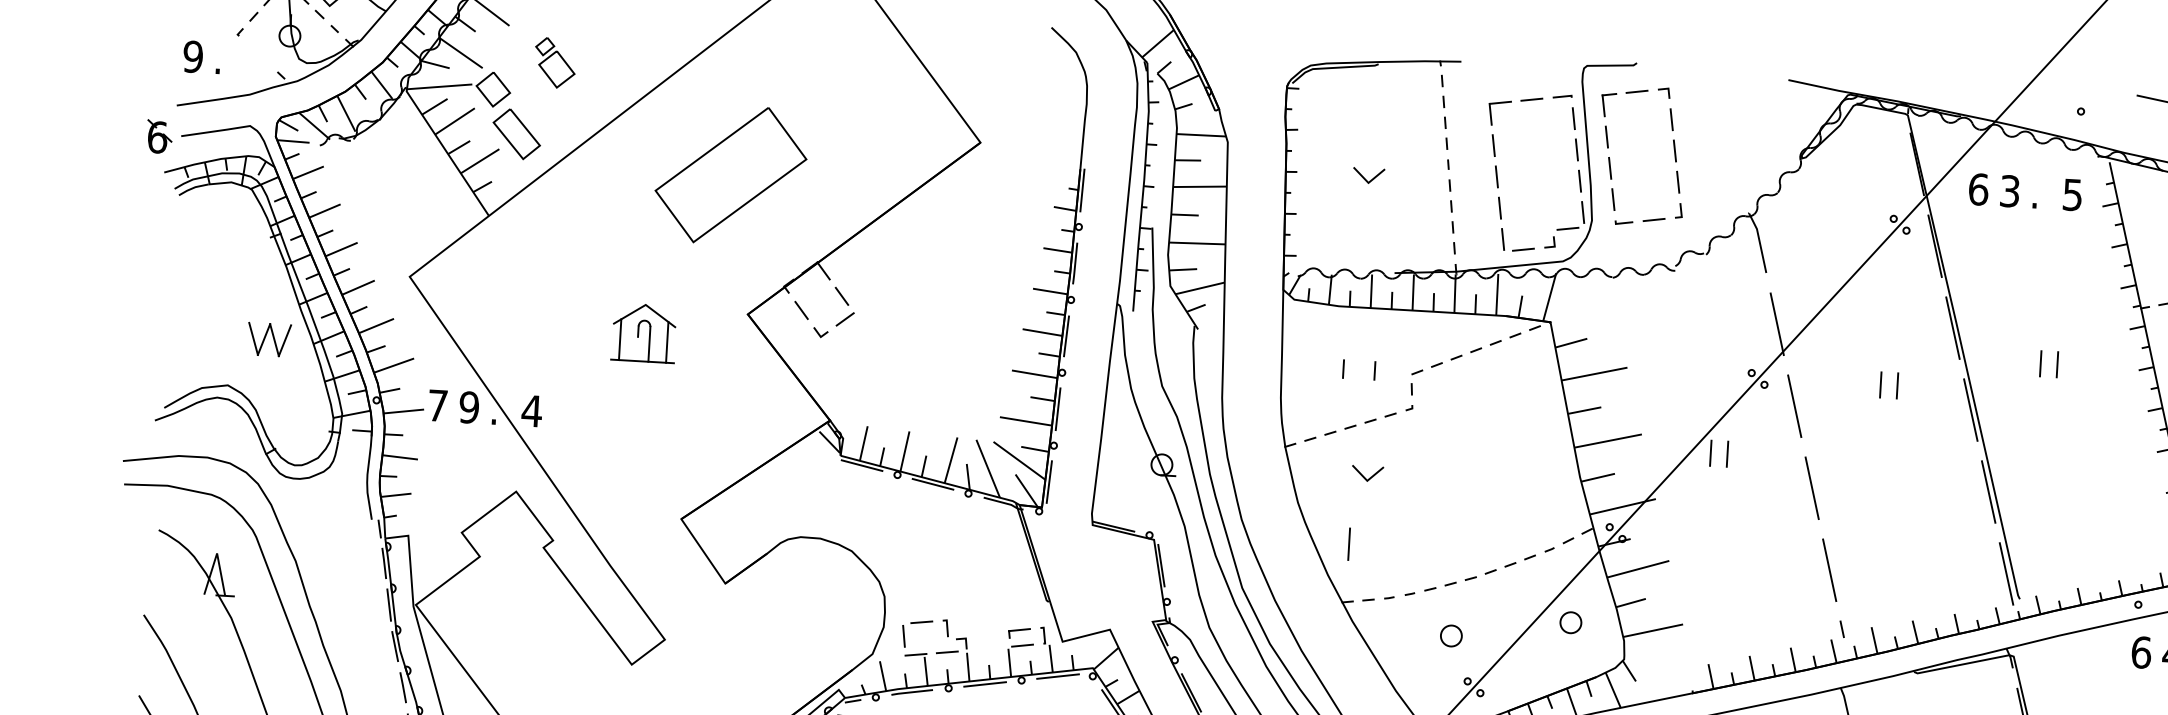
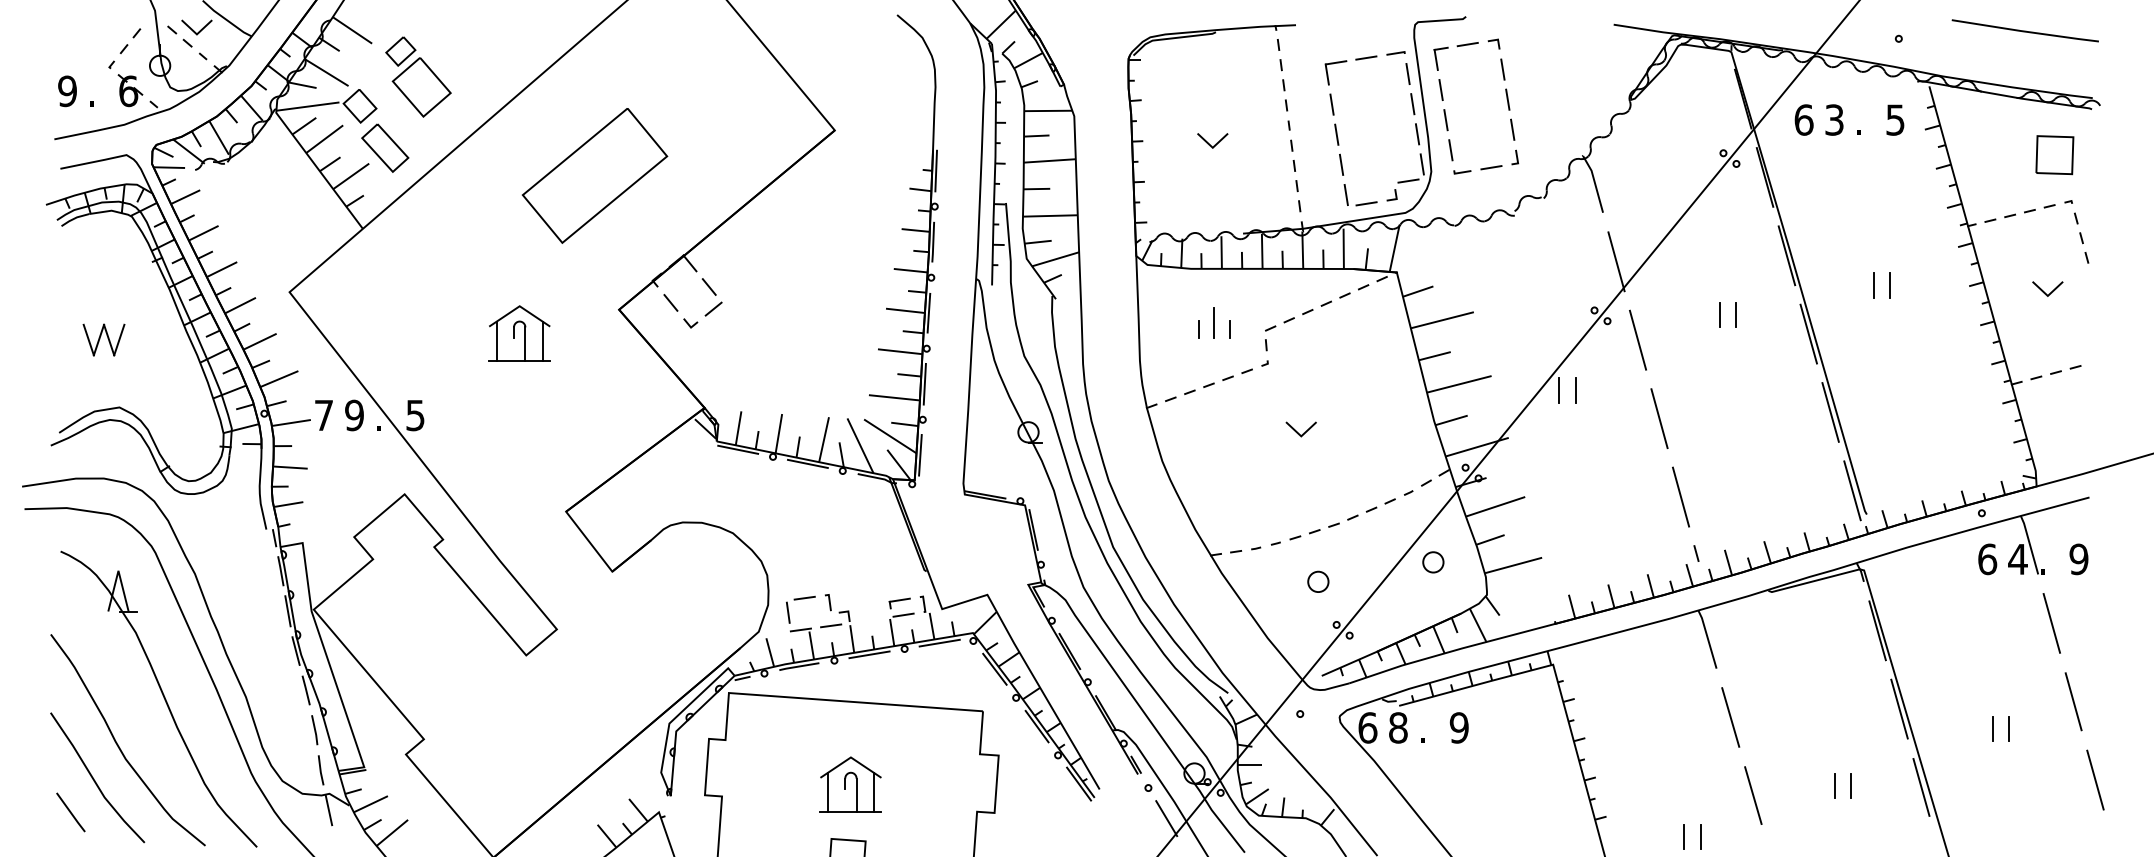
part: (555, 62) -> (418, 76), size x1.67
part: (159, 136) -> (130, 90), moved
part: (268, 339) -> (103, 339), moved
text: (532, 411) -> (415, 415), 4 -> 5
line: (1363, 475) -> (1297, 431), moved
line: (1348, 543) -> (1213, 322), moved

